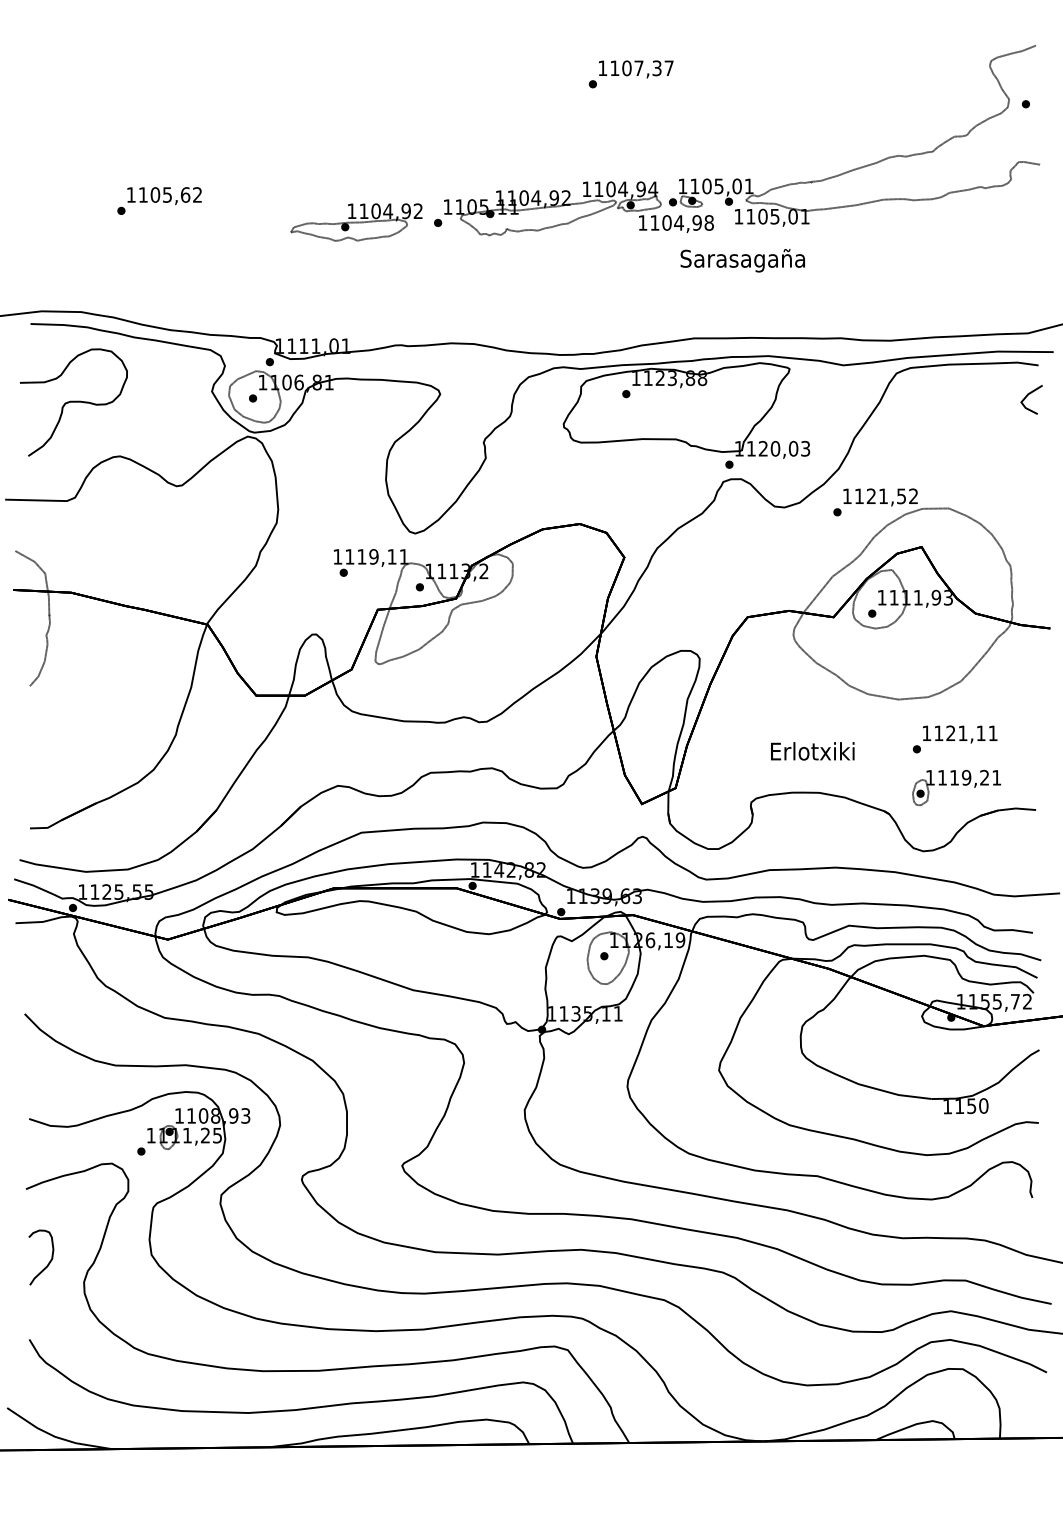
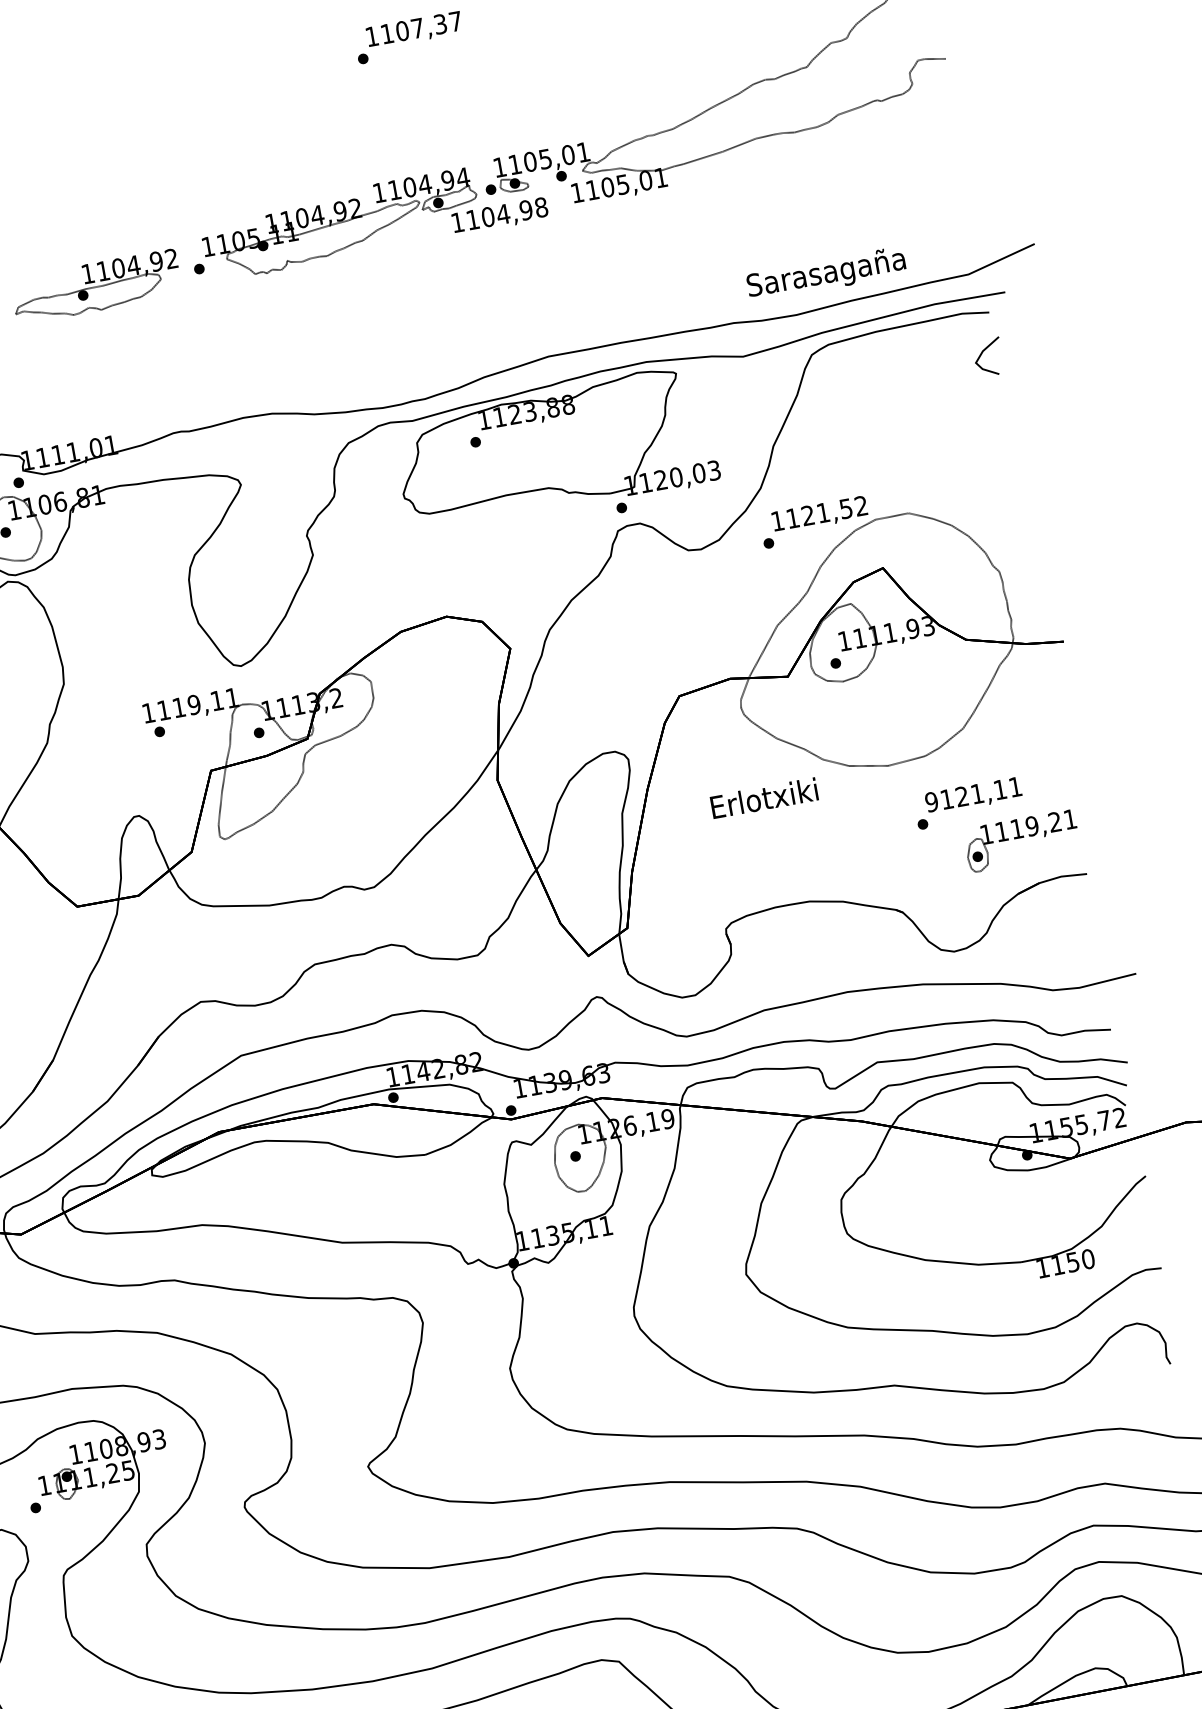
text: (742, 260) -> (826, 274), moved
text: (926, 733) -> (931, 802), 1121,11 -> 9121,11
text: (812, 751) -> (764, 798), moved
part: (956, 788) -> (1021, 842), moved

